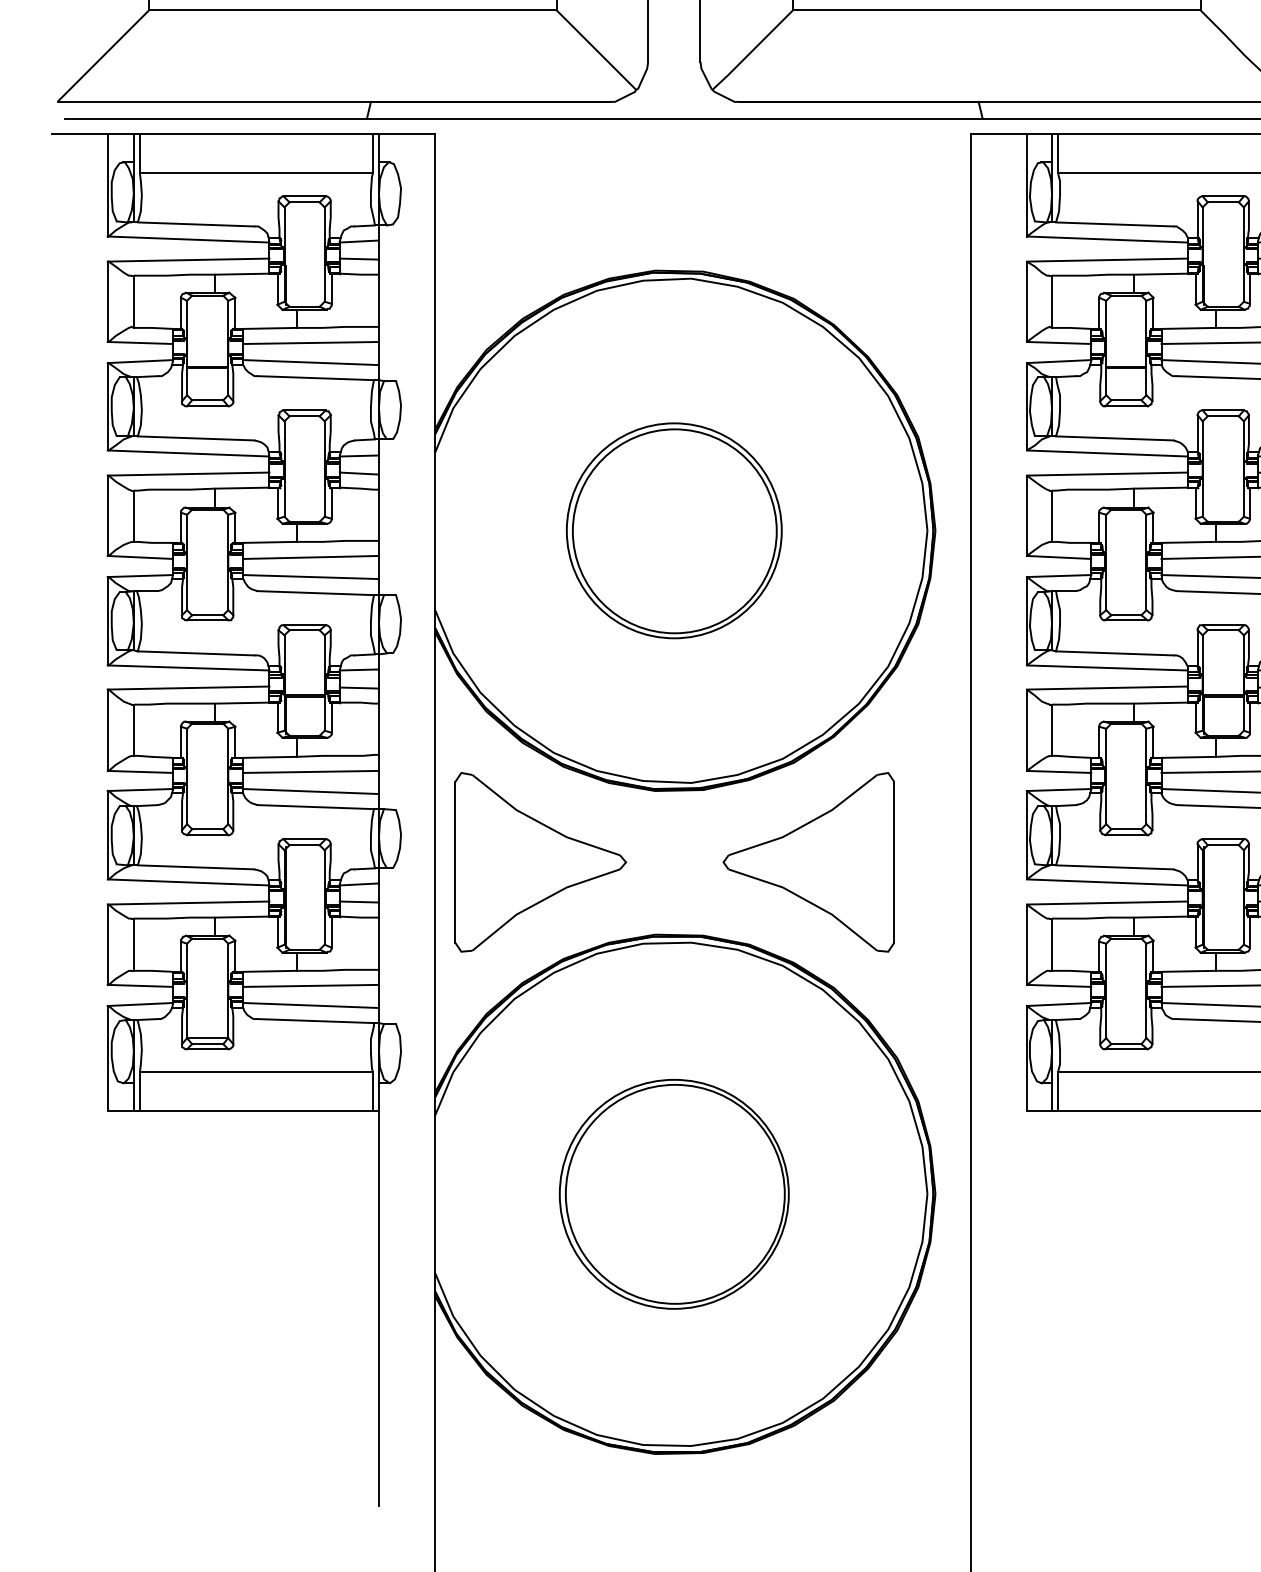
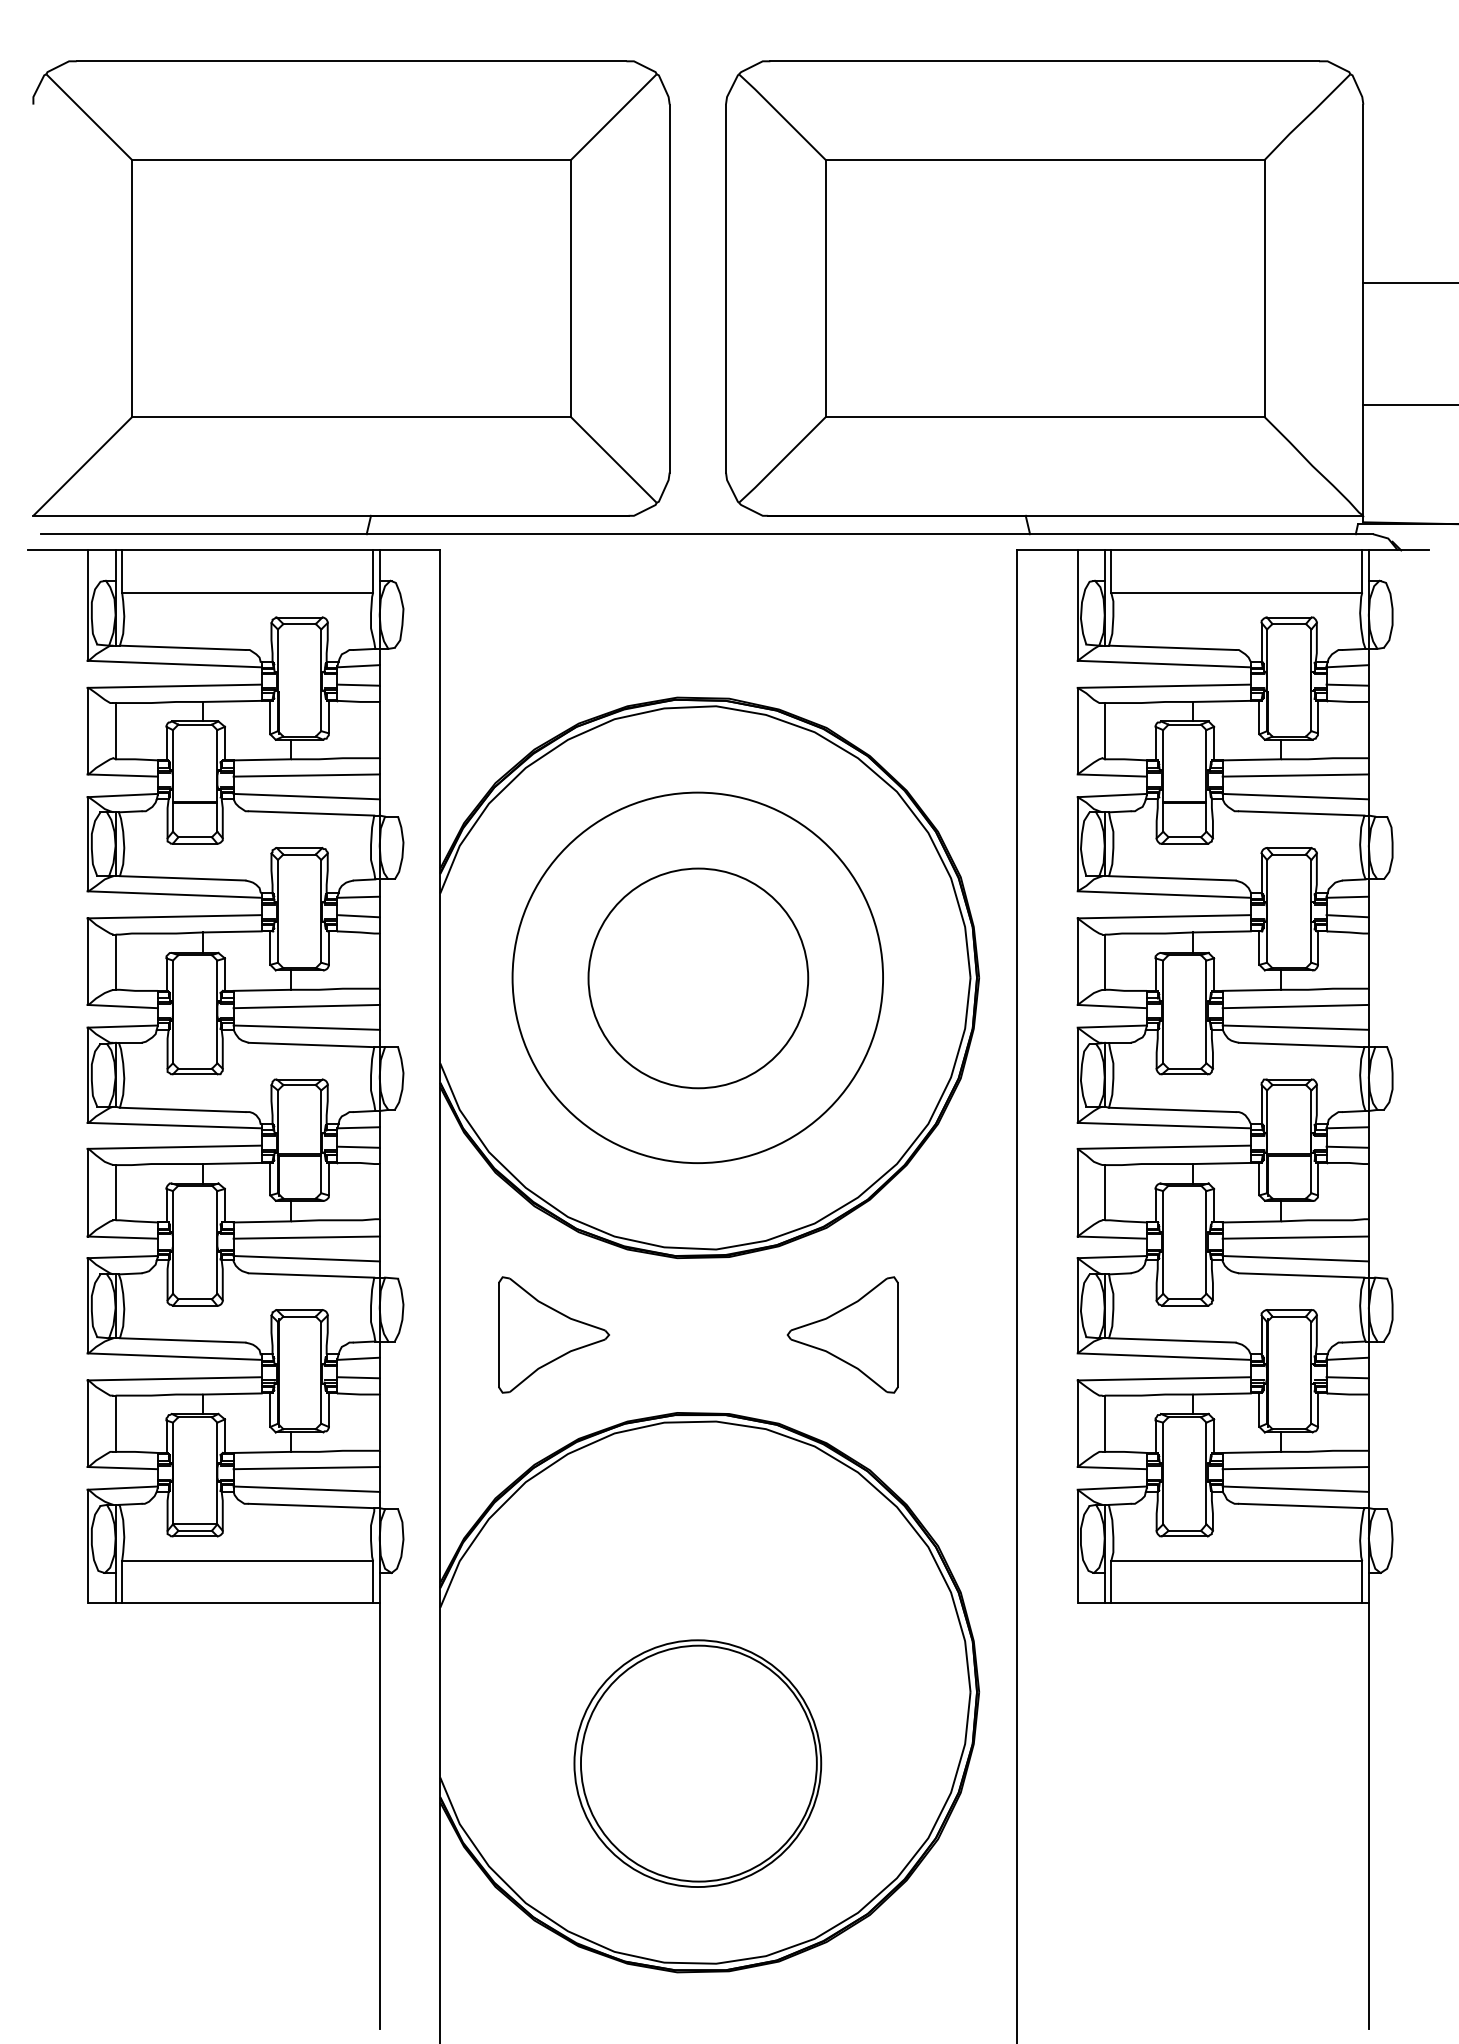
circle: (673, 530) -> (697, 977), size x1.6
part: (540, 861) -> (553, 1334), size x0.6
part: (808, 861) -> (842, 1334), size x0.6
part: (673, 1194) -> (697, 1763), moved

